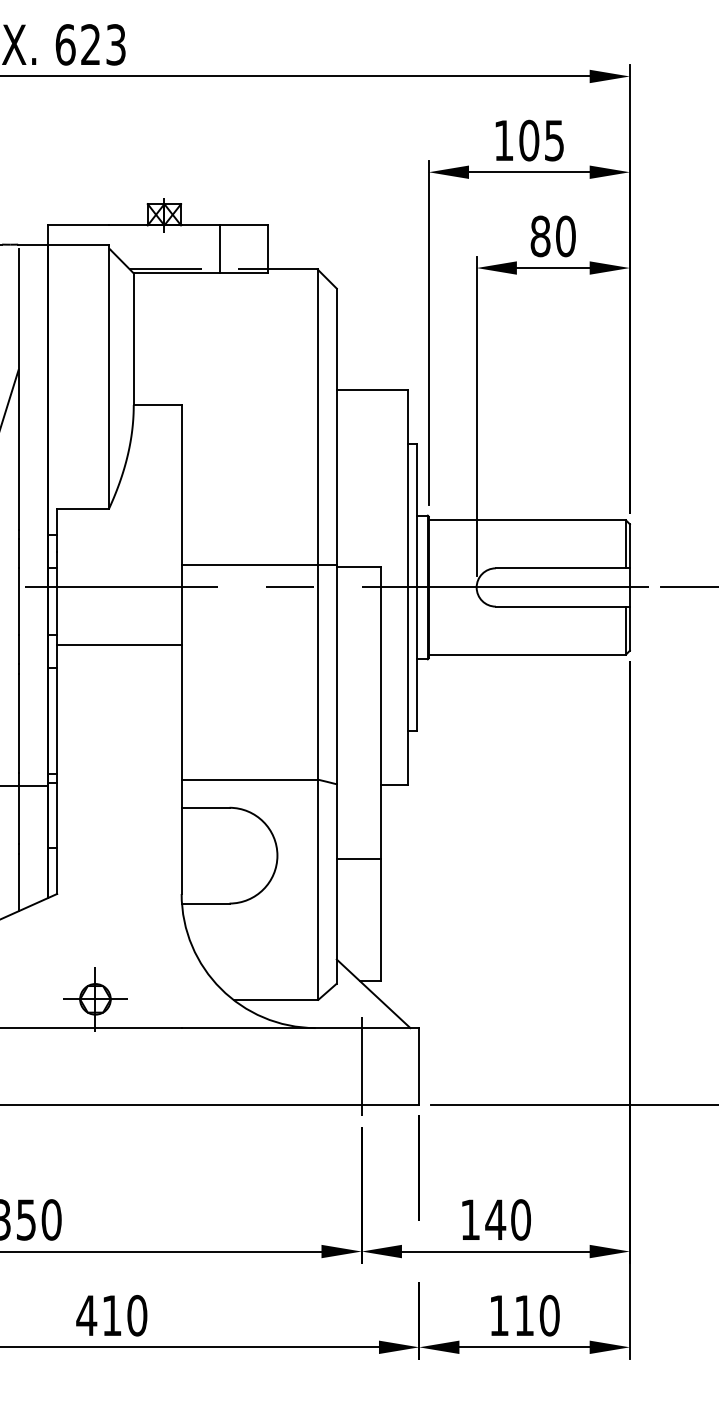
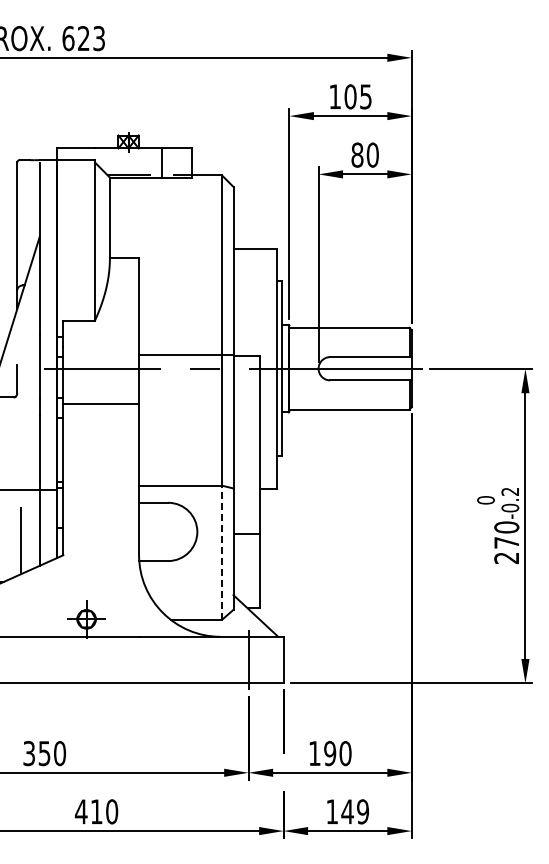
line: (317, 889) -> (221, 552), solid -> dashed
text: (494, 1219) -> (329, 753), 140 -> 190
text: (537, 1315) -> (355, 811), 110 -> 149

